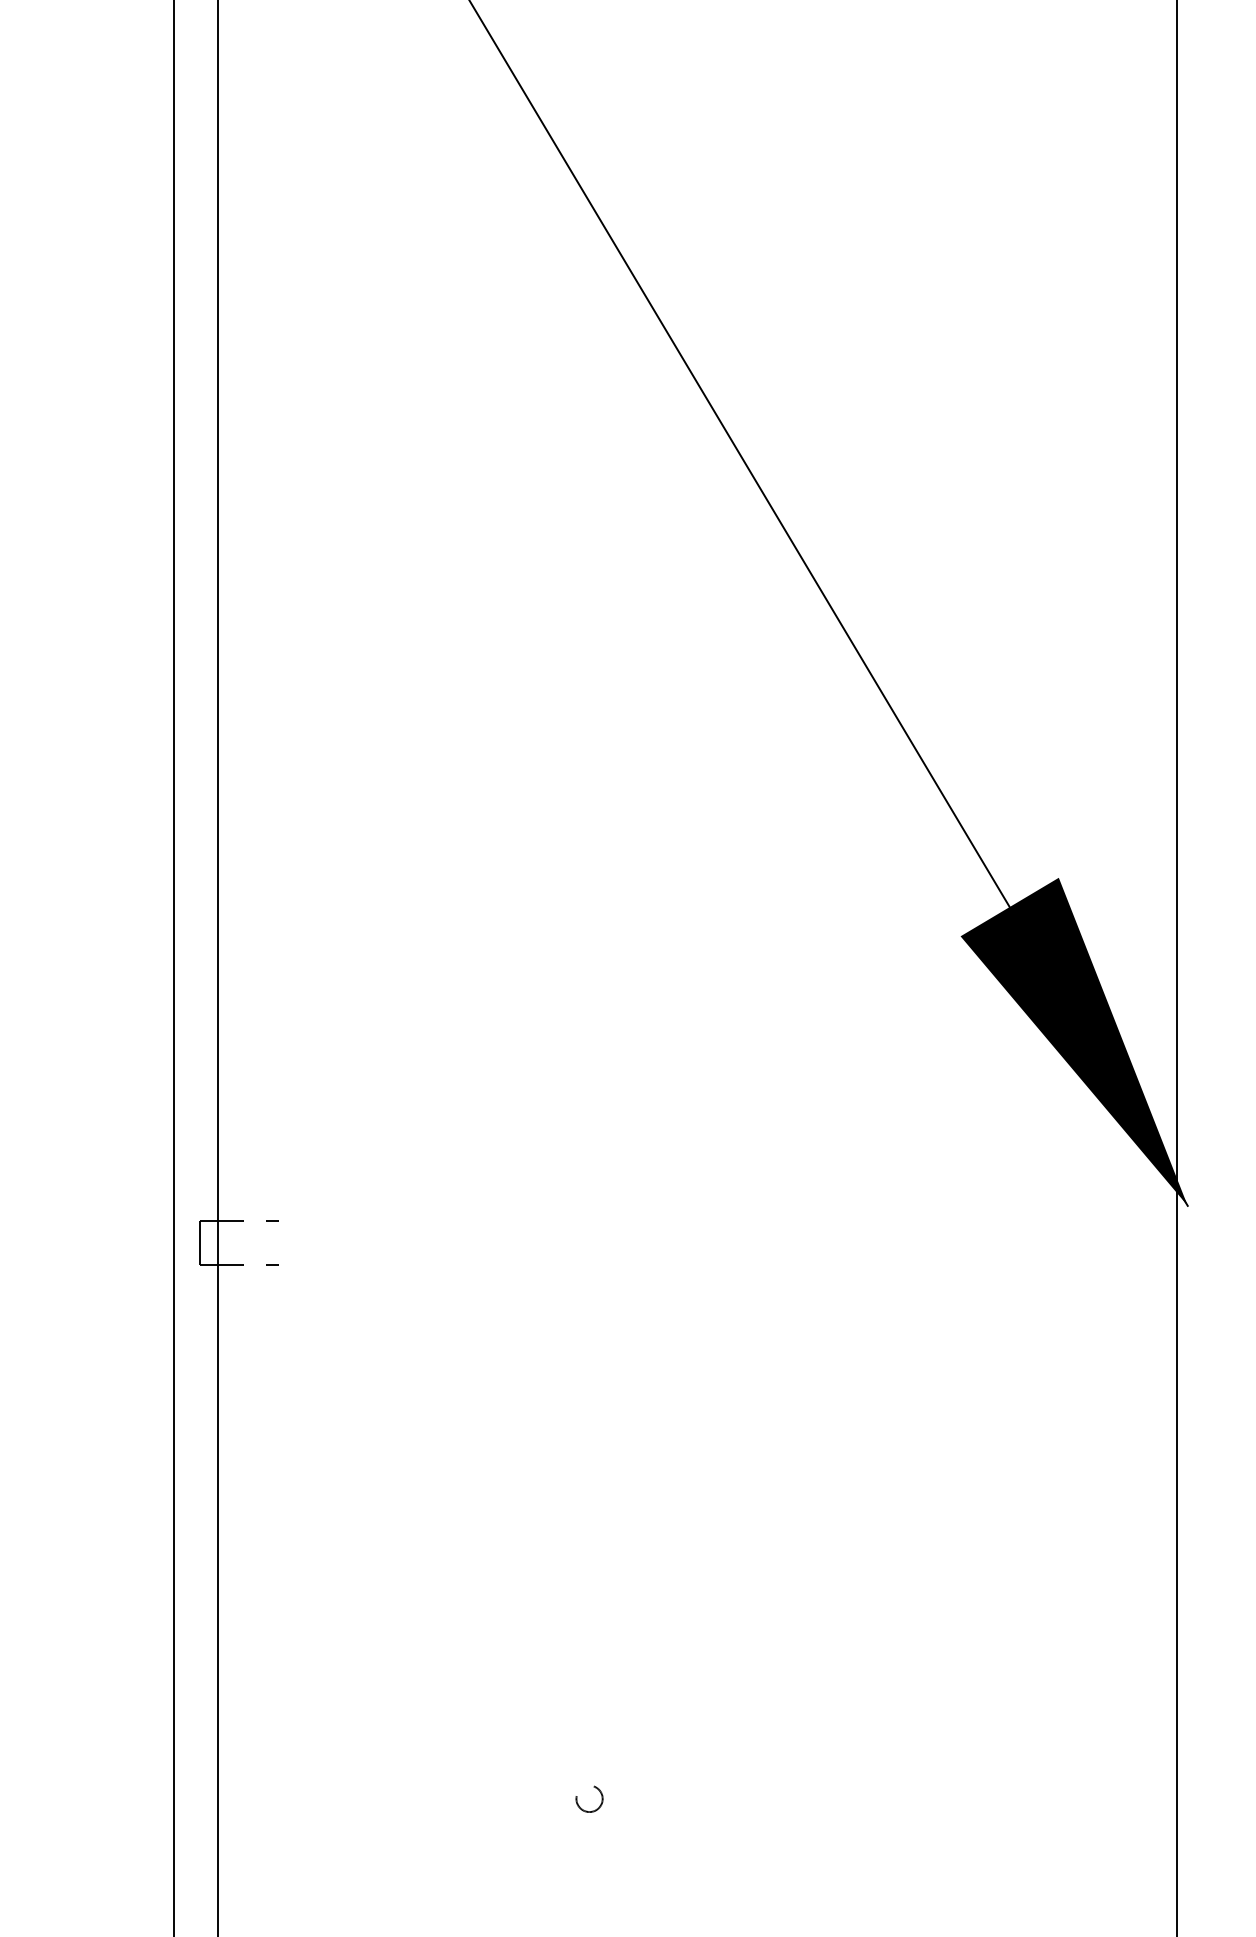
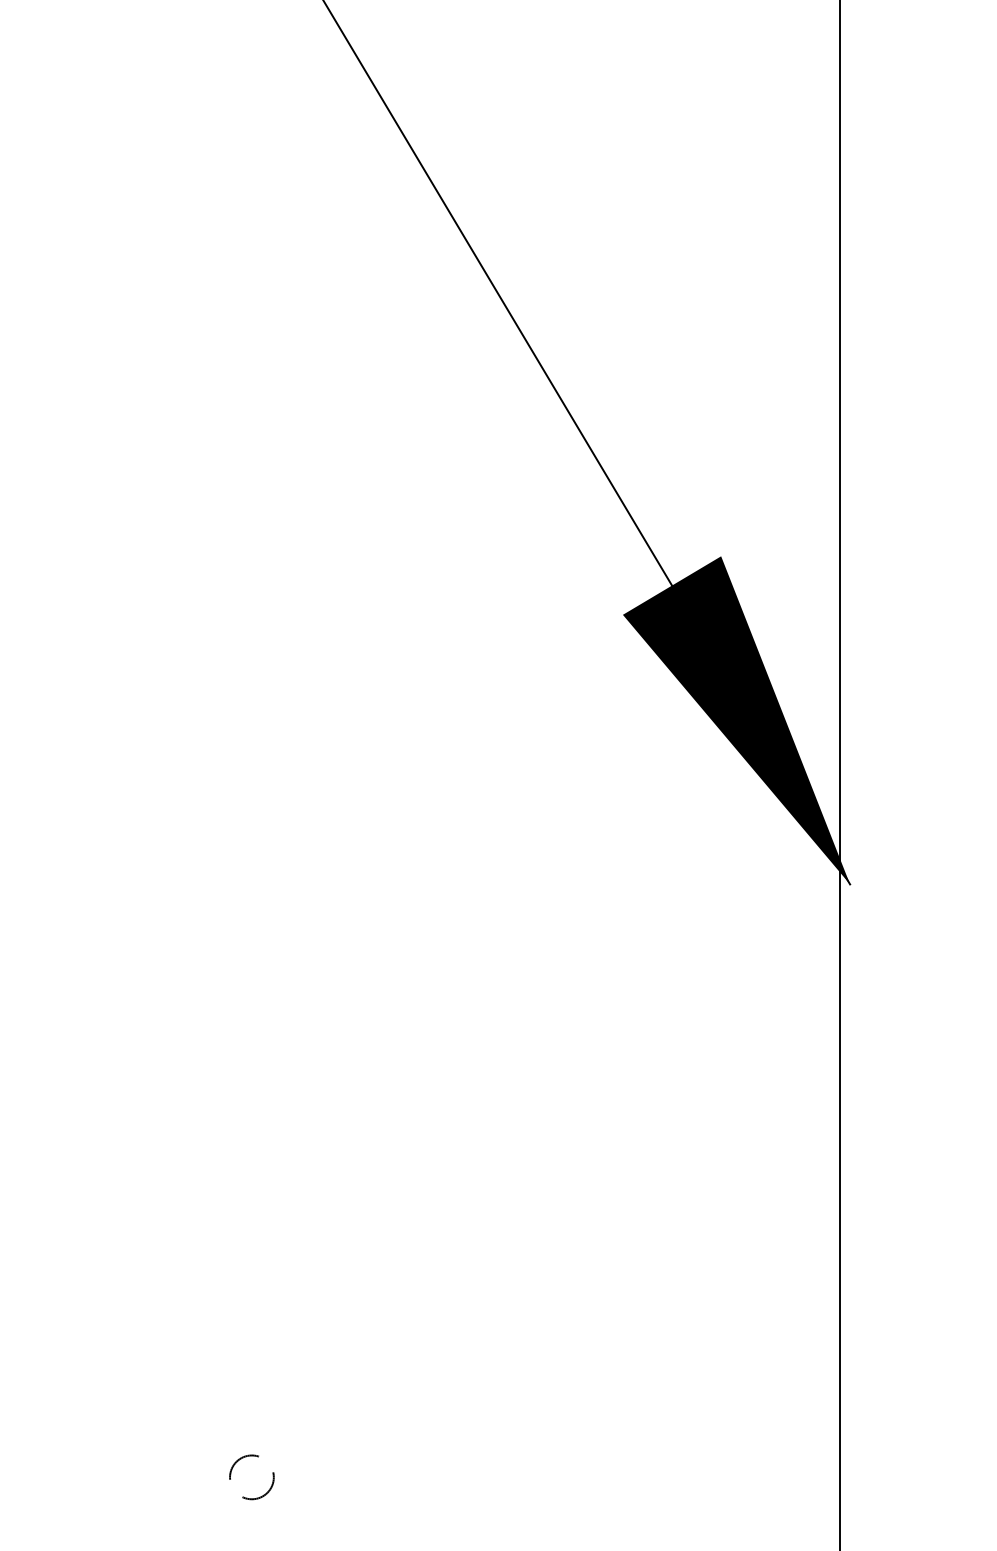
circle: (589, 1798) -> (251, 1477), size x1.67

